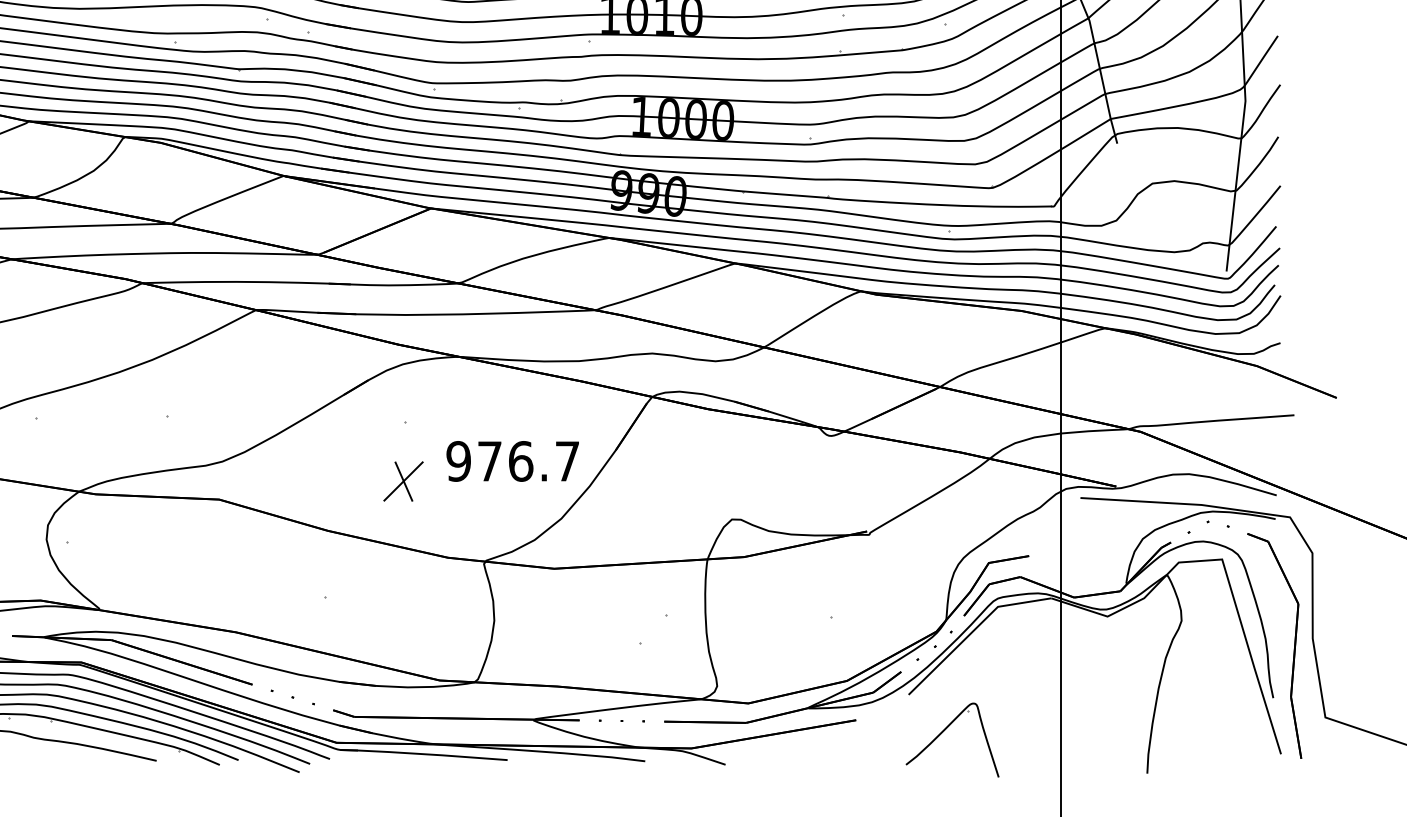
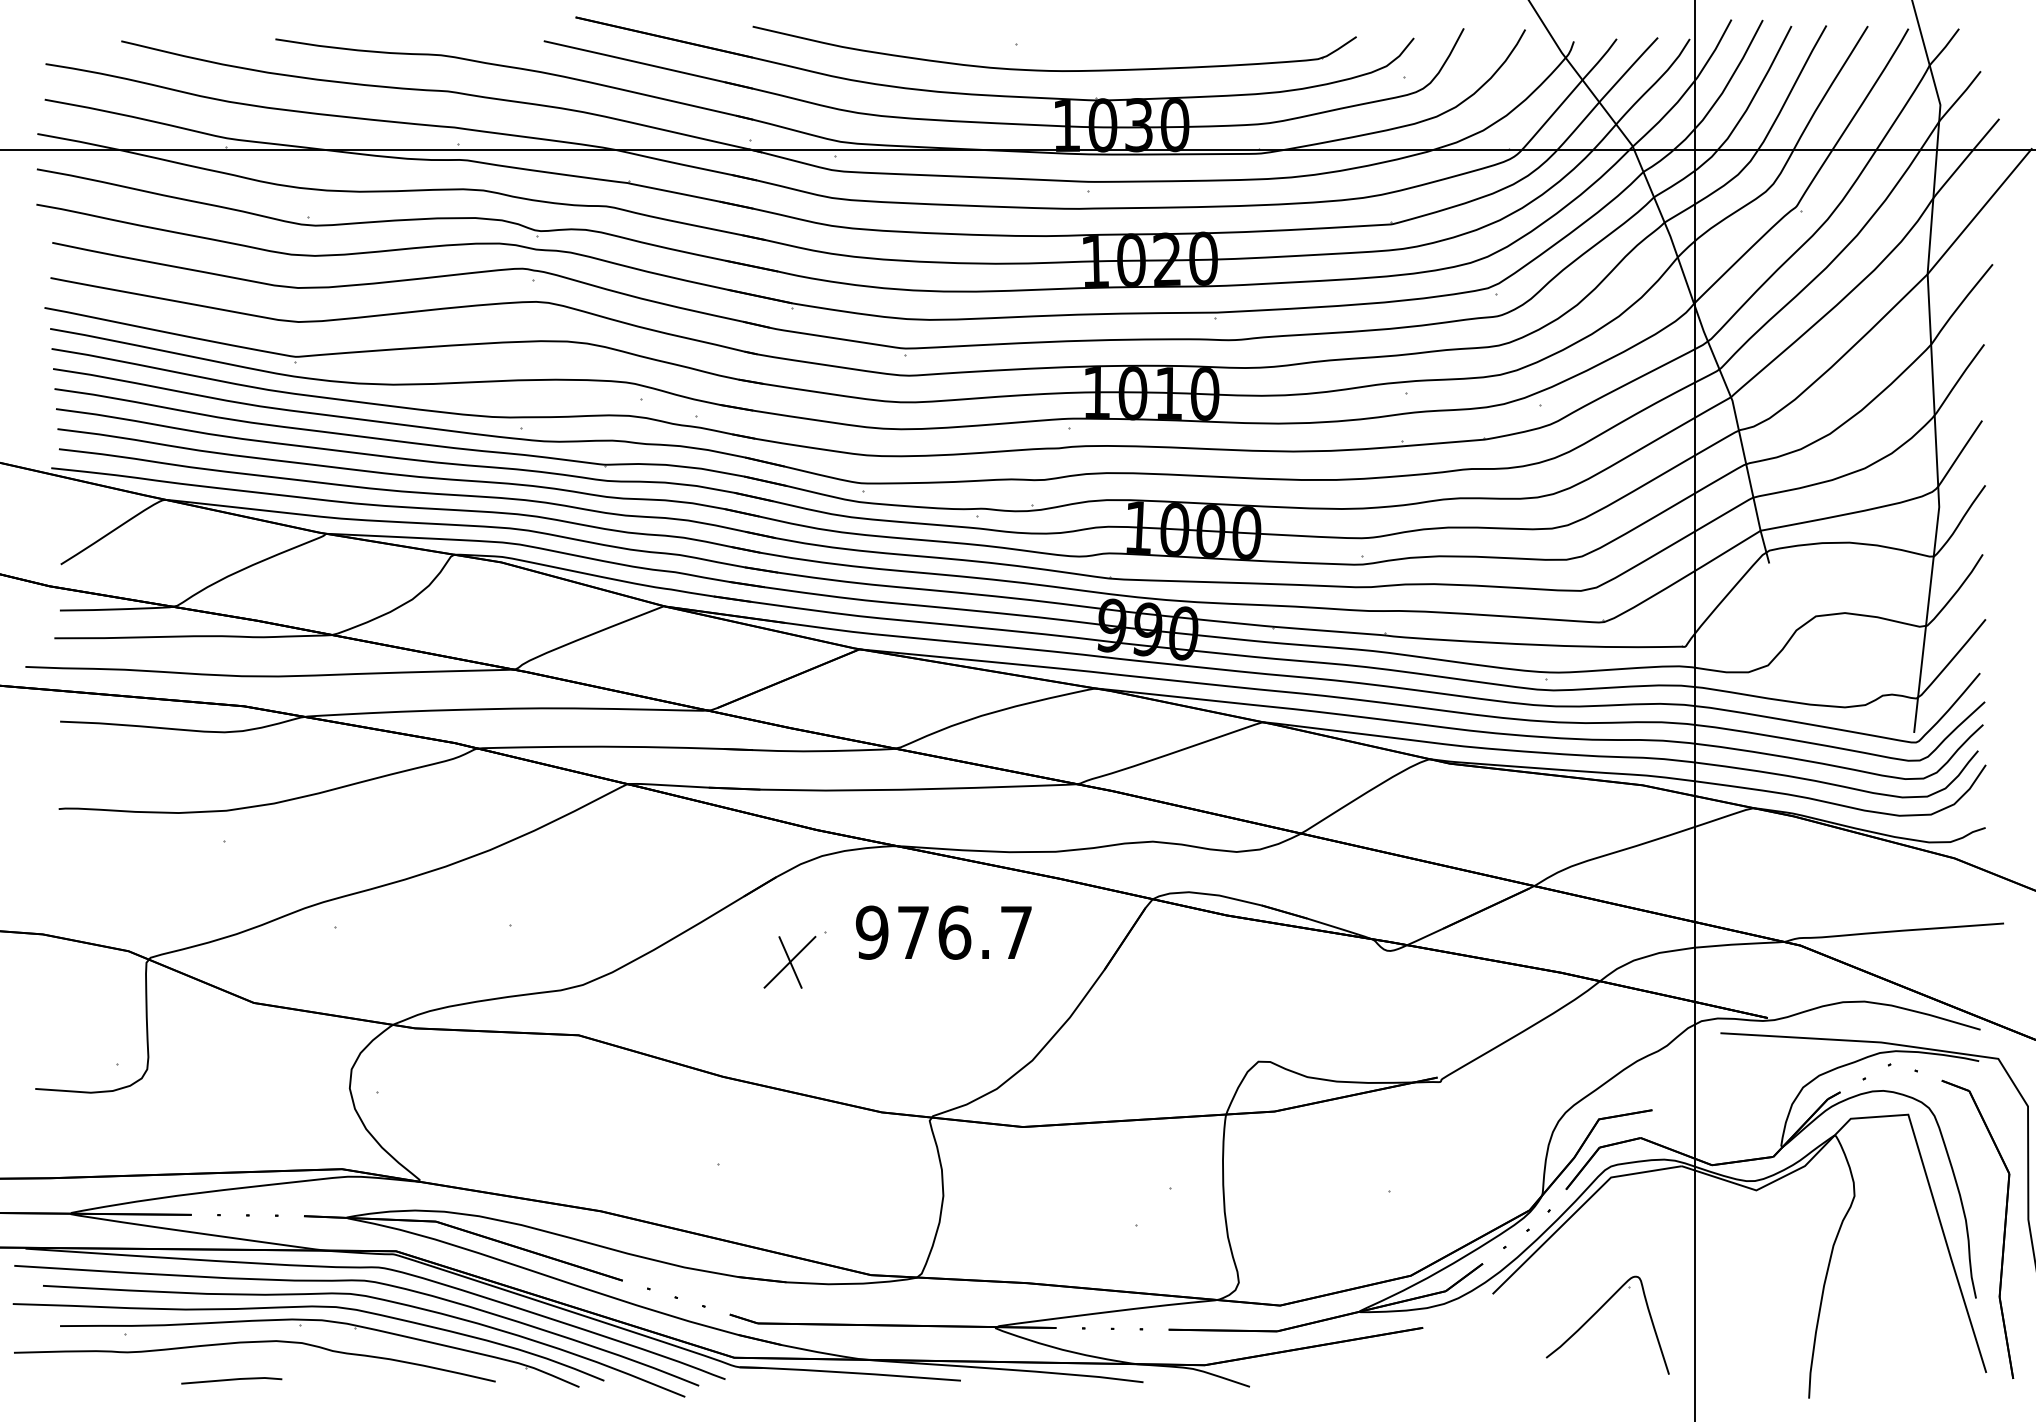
text: (512, 461) -> (943, 932), moved
part: (403, 480) -> (789, 961), moved
part: (943, 731) -> (1596, 1313), moved

